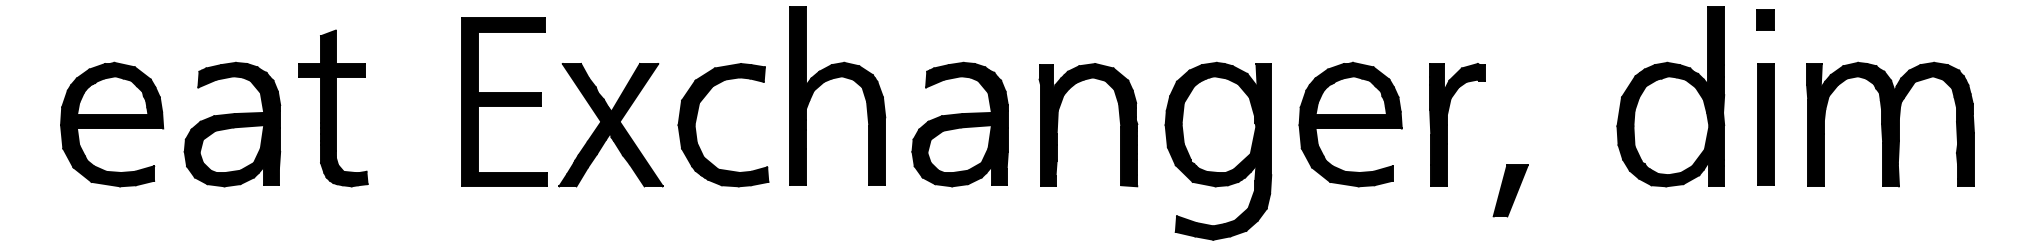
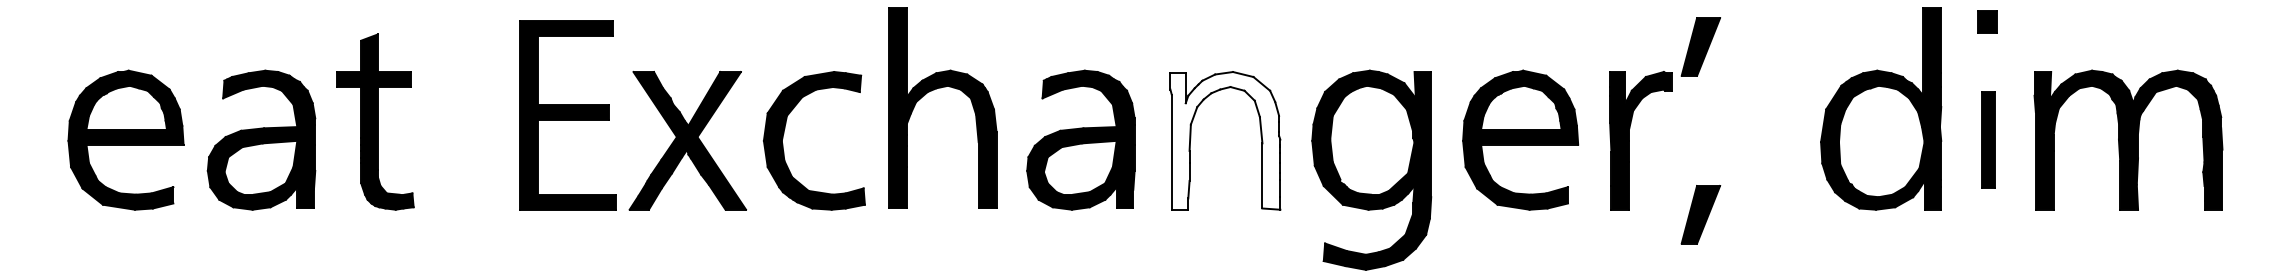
part: (1510, 41) -> (1700, 46), added
part: (1765, 124) -> (1987, 140), size x0.7
fill: (1088, 125) -> (1225, 141), removed

